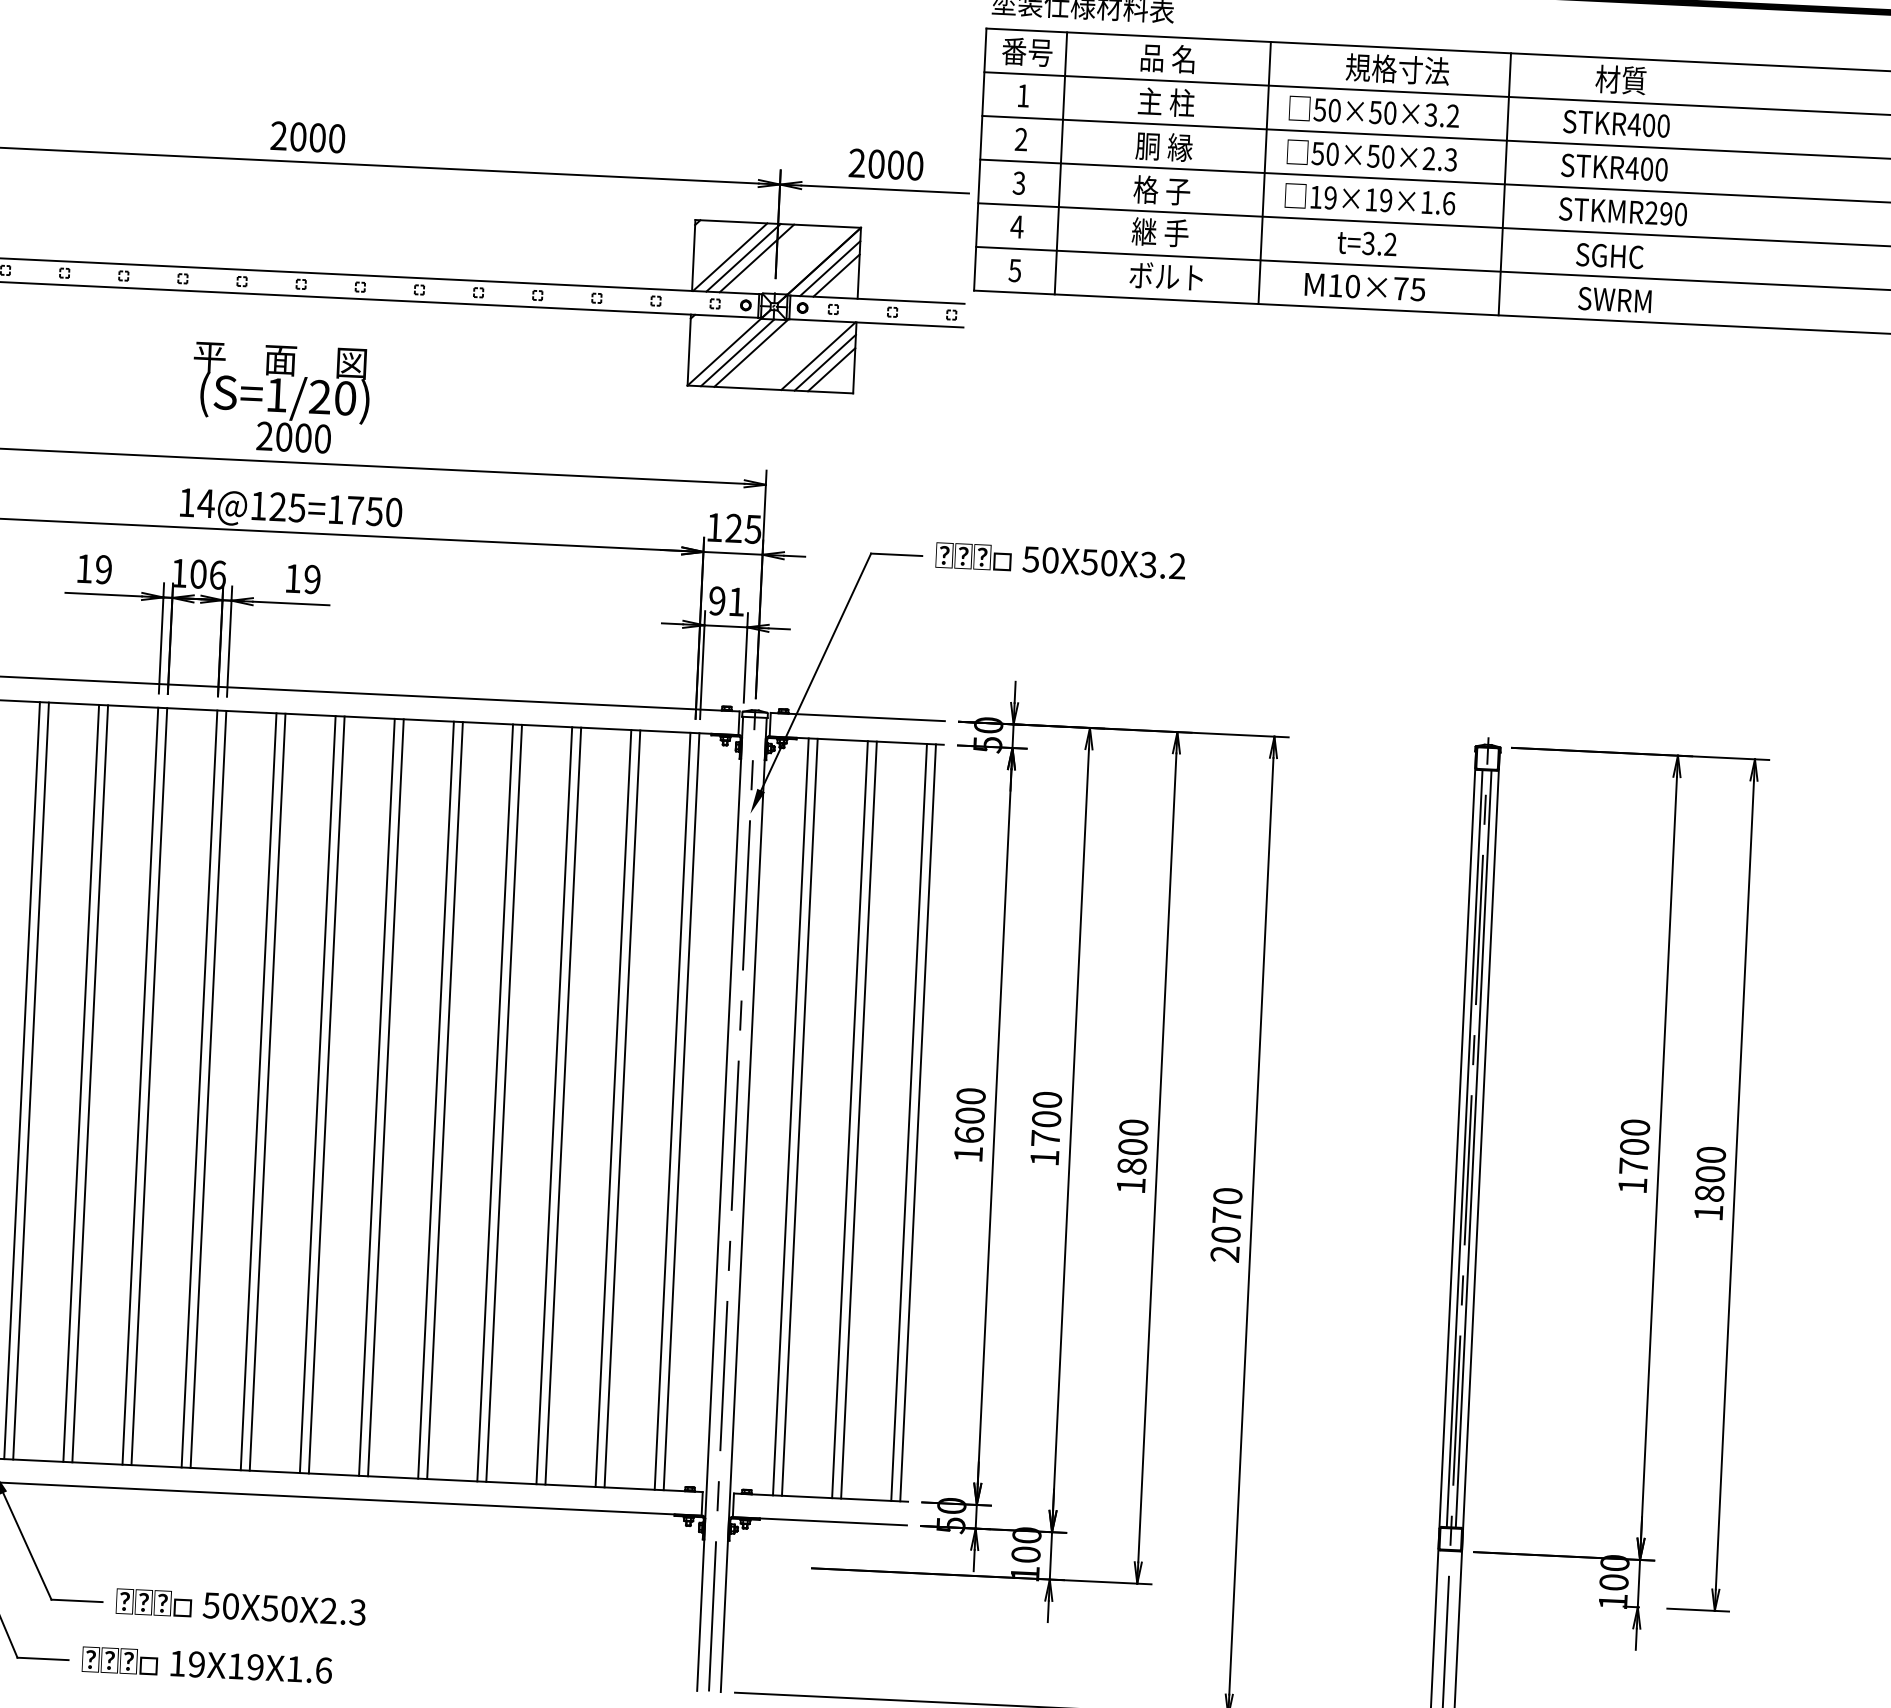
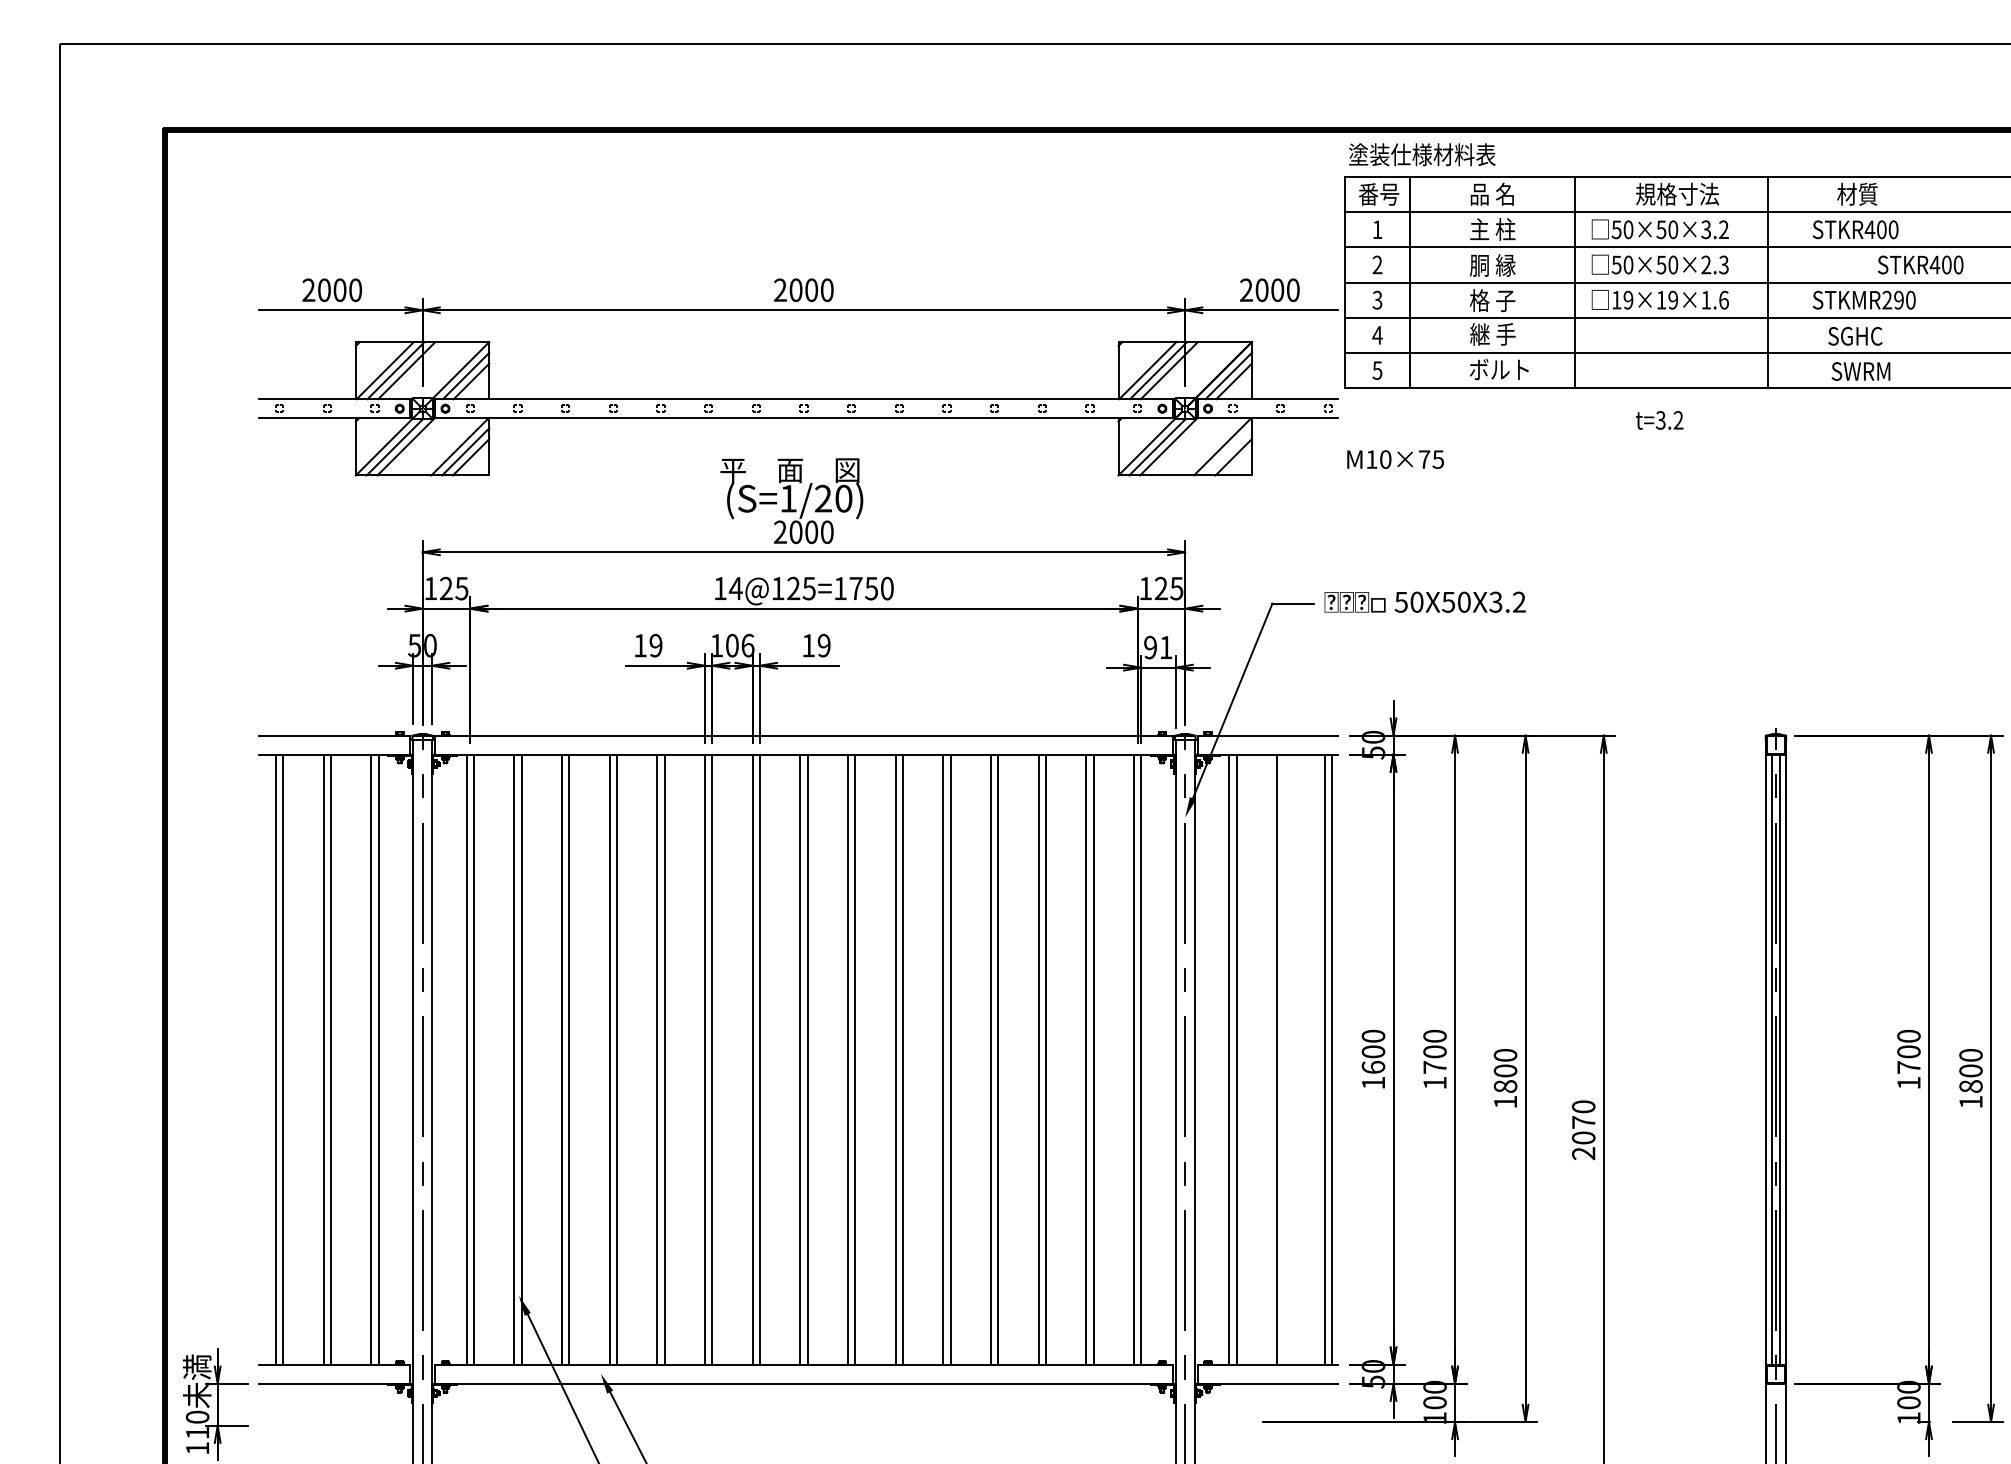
text: (1614, 166) -> (1920, 264), moved
text: (1367, 243) -> (1659, 420), moved
text: (1364, 286) -> (1395, 459), moved
line: (824, 362) -> (1227, 451), removed
line: (859, 1119) -> (1284, 1059), removed

